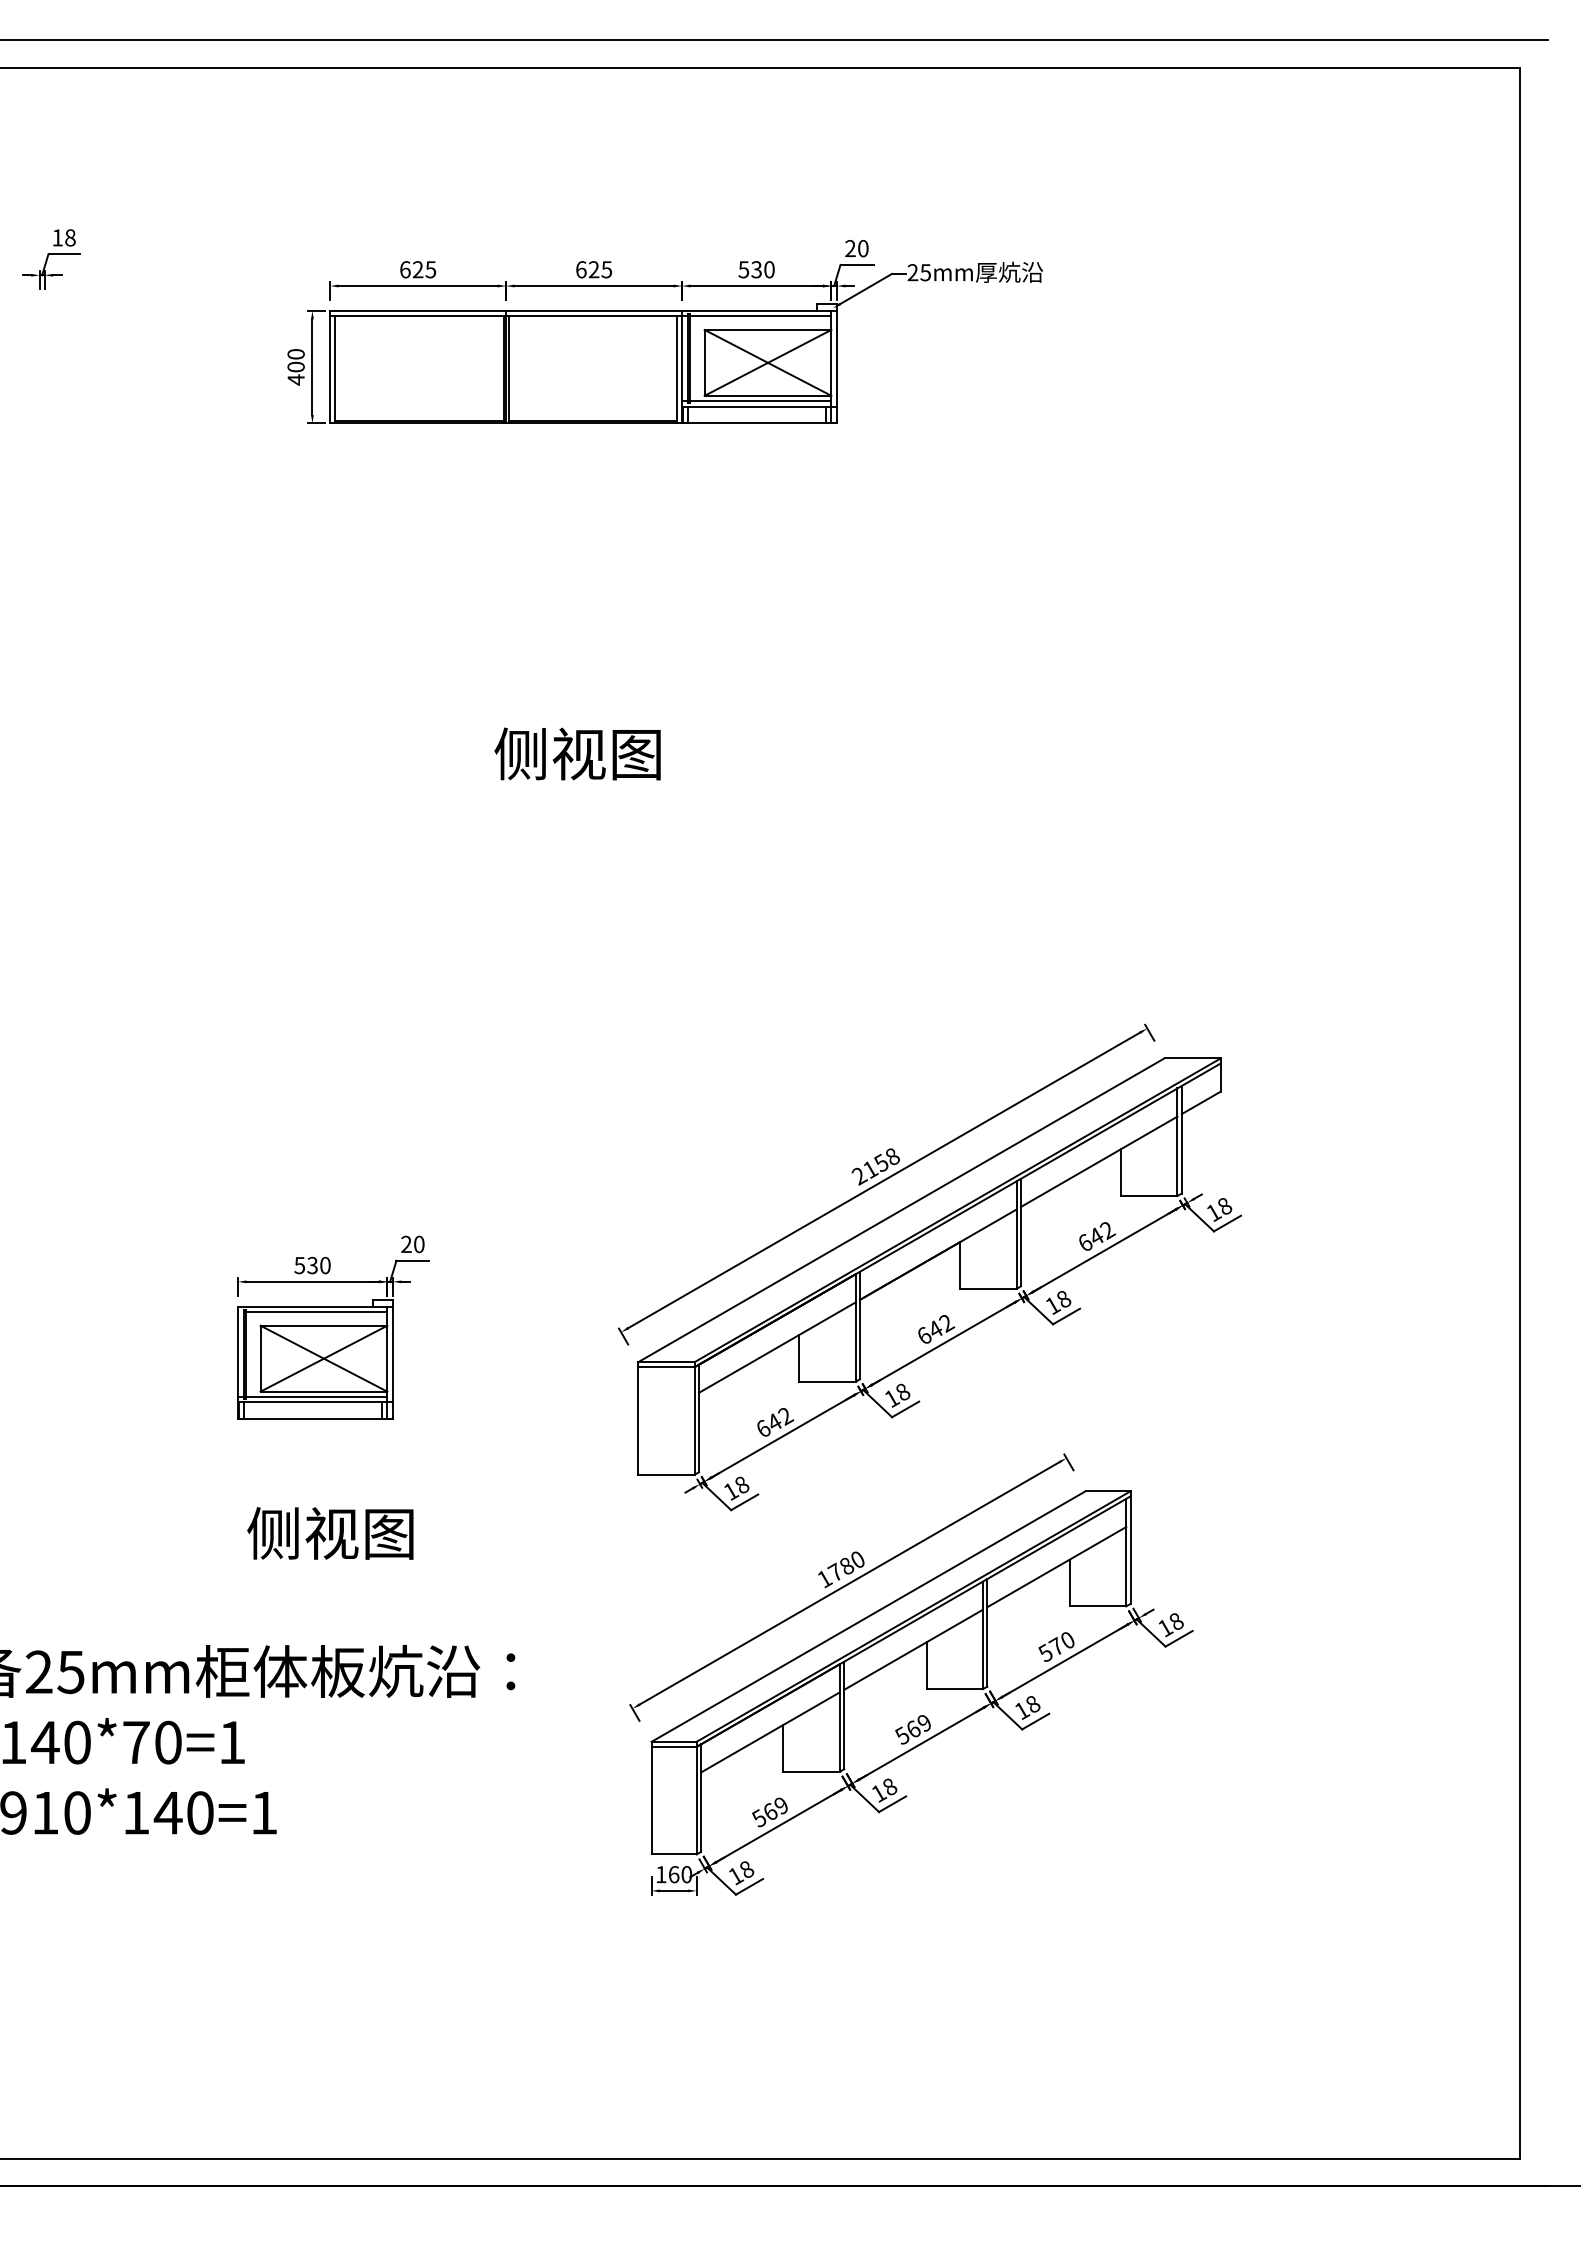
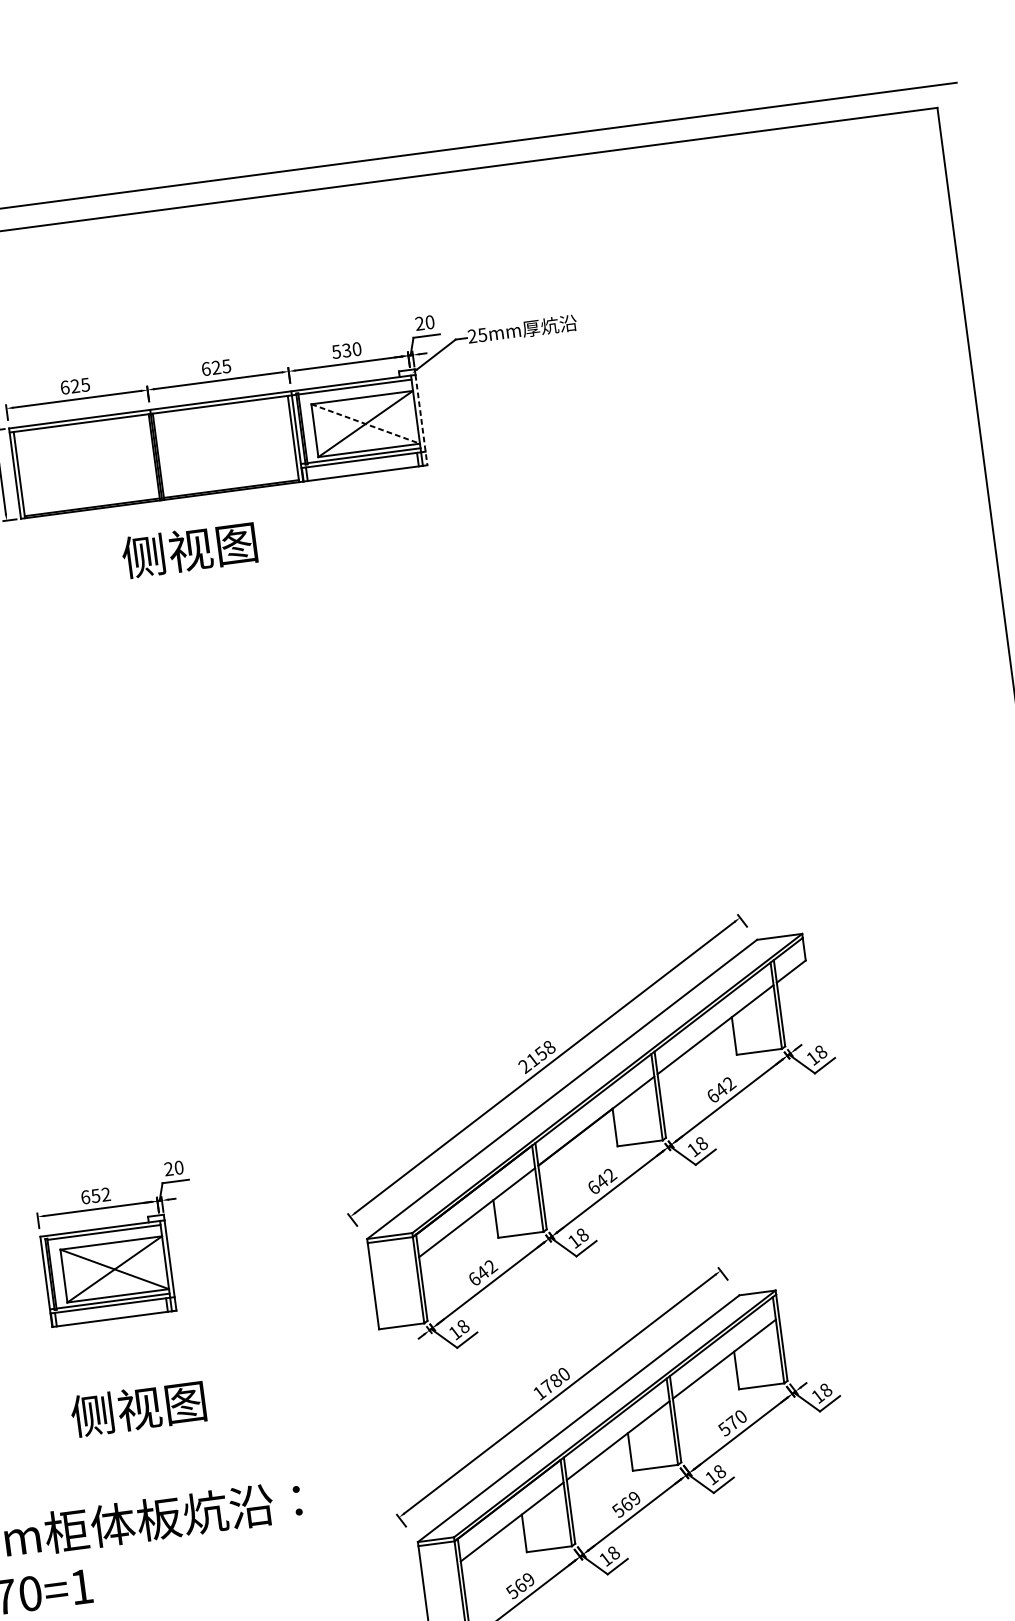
line: (768, 363) -> (366, 424), solid -> dashed
line: (837, 367) -> (421, 420), solid -> dashed
text: (577, 753) -> (189, 549), moved
text: (312, 1265) -> (95, 1195), 530 -> 652

